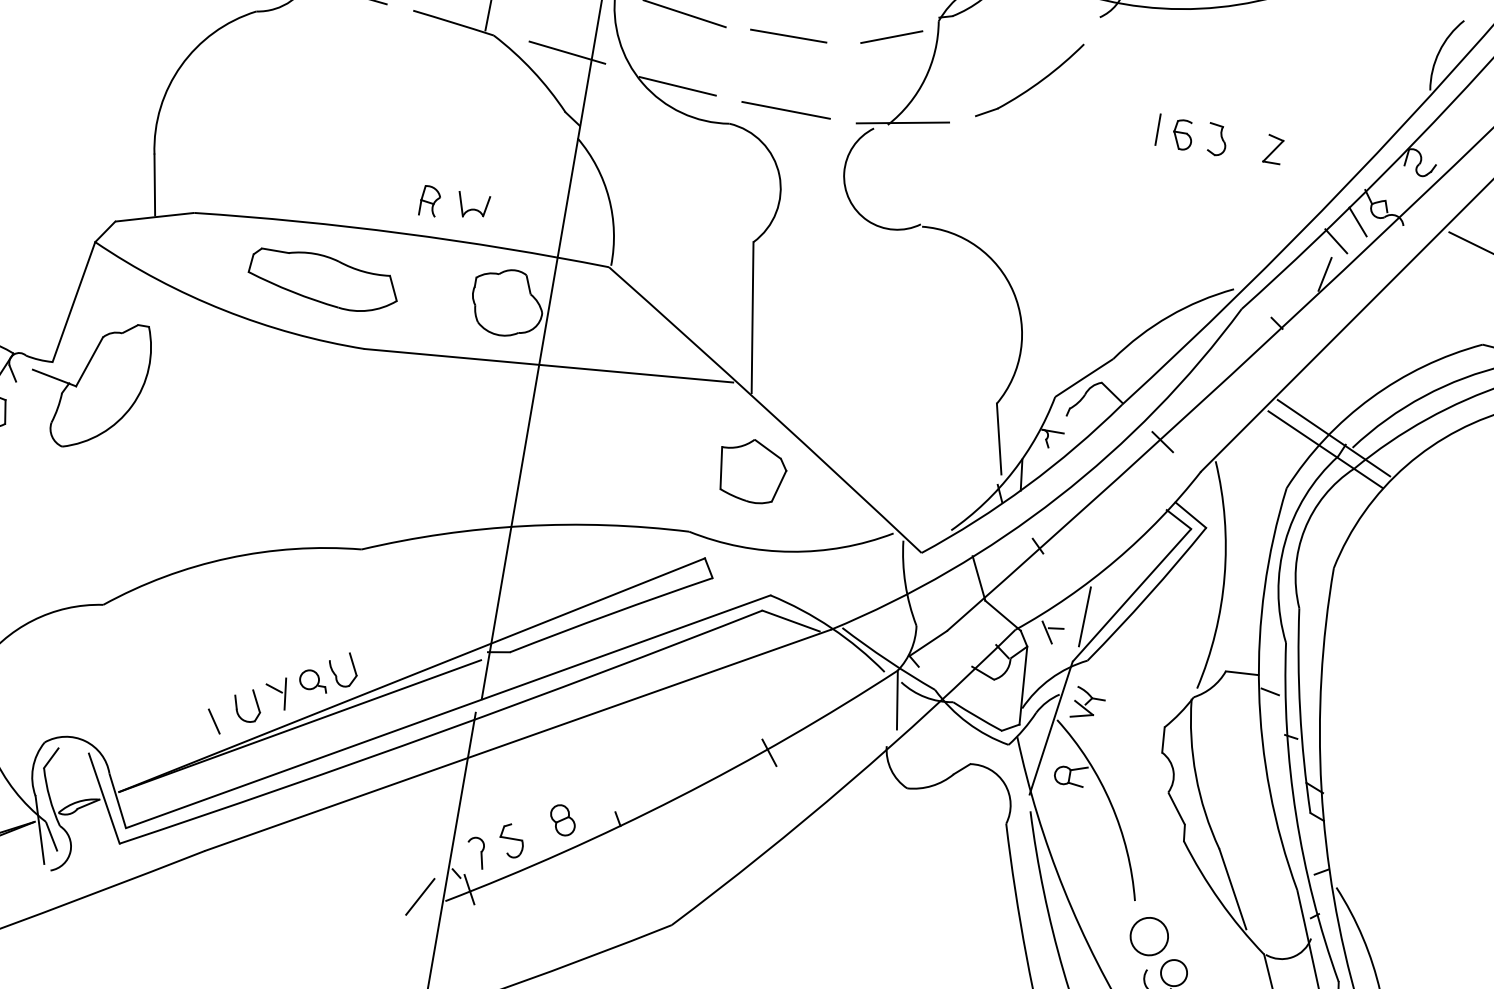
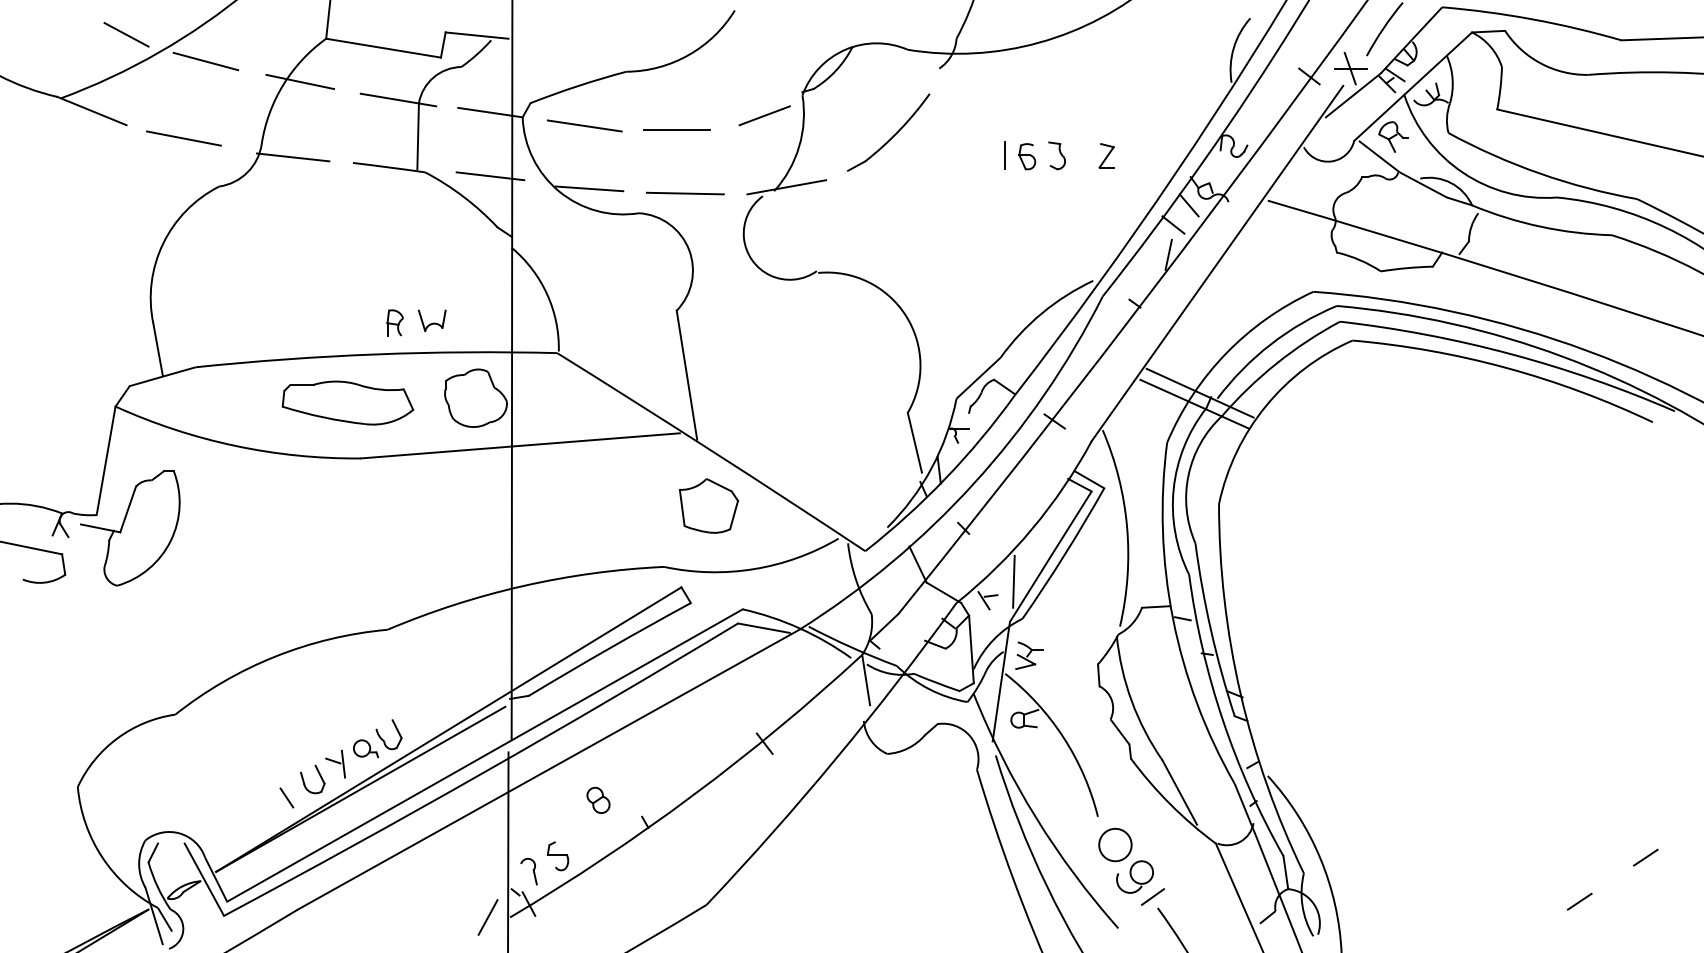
part: (323, 279) -> (347, 402), moved
part: (563, 819) -> (598, 799), moved

